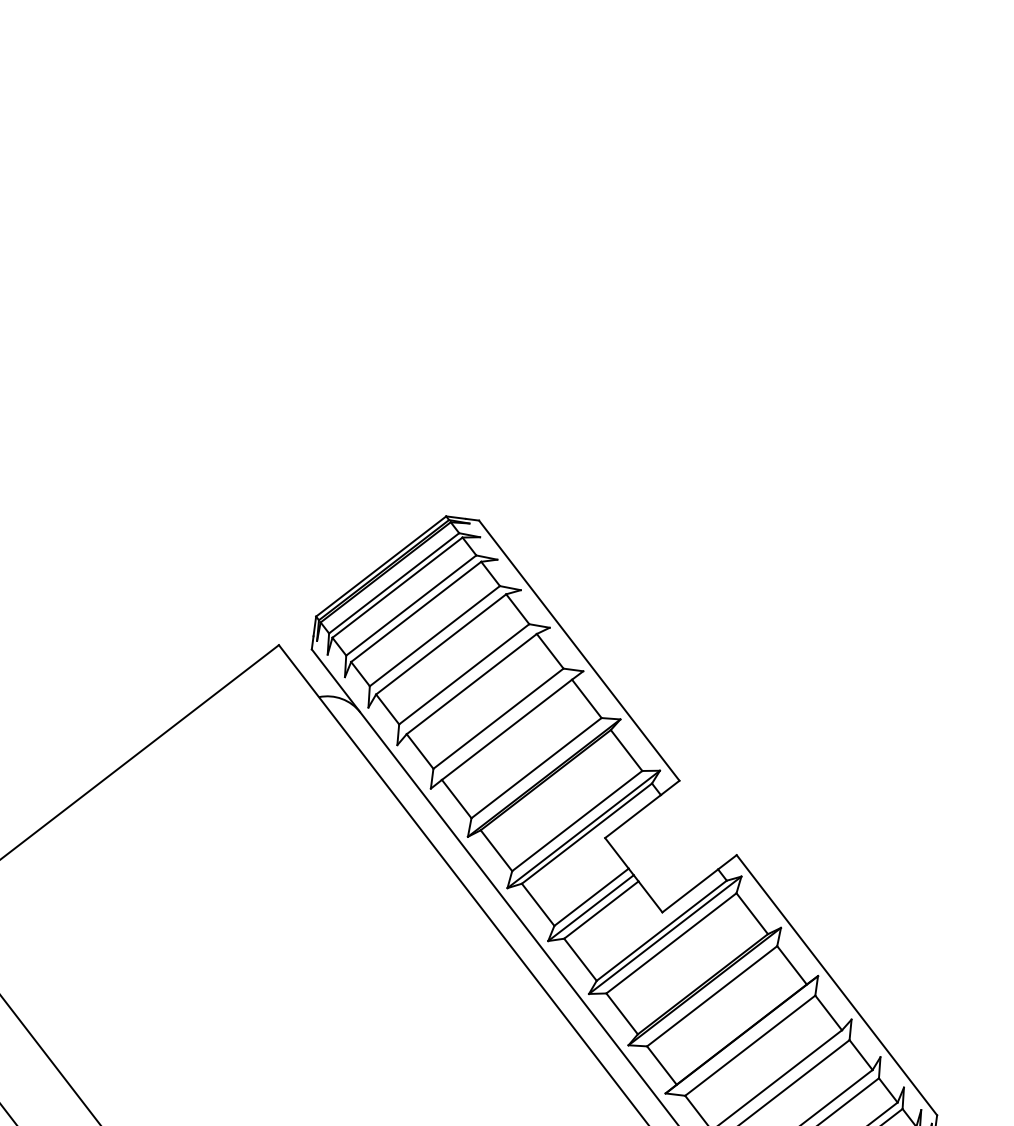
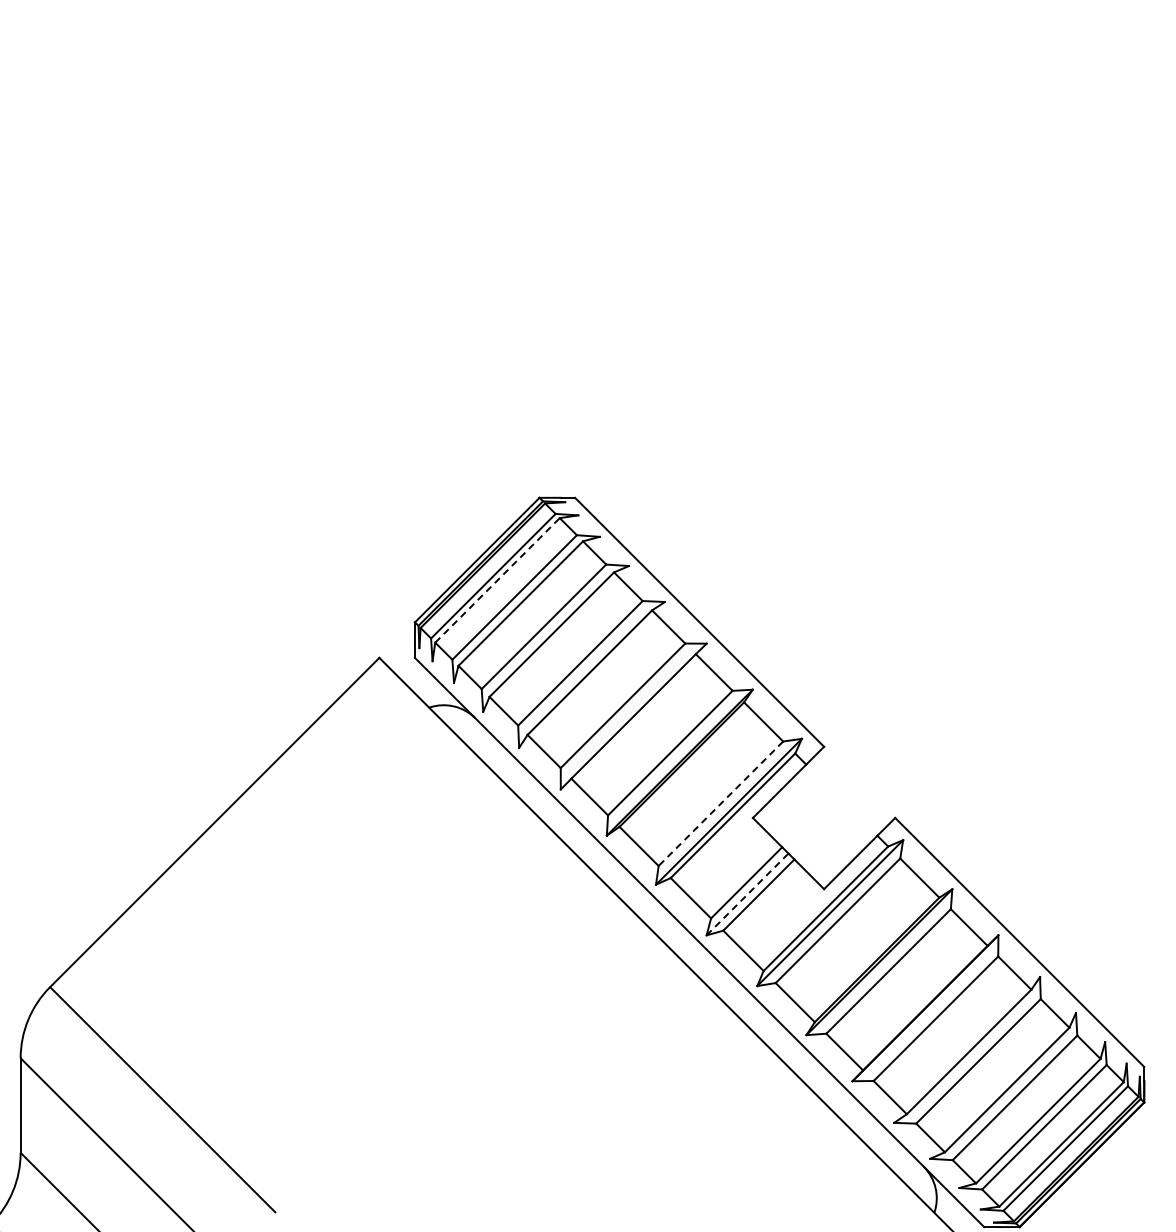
line: (397, 587) -> (497, 580), solid -> dashed
line: (576, 821) -> (720, 804), solid -> dashed
line: (590, 908) -> (747, 894), solid -> dashed

